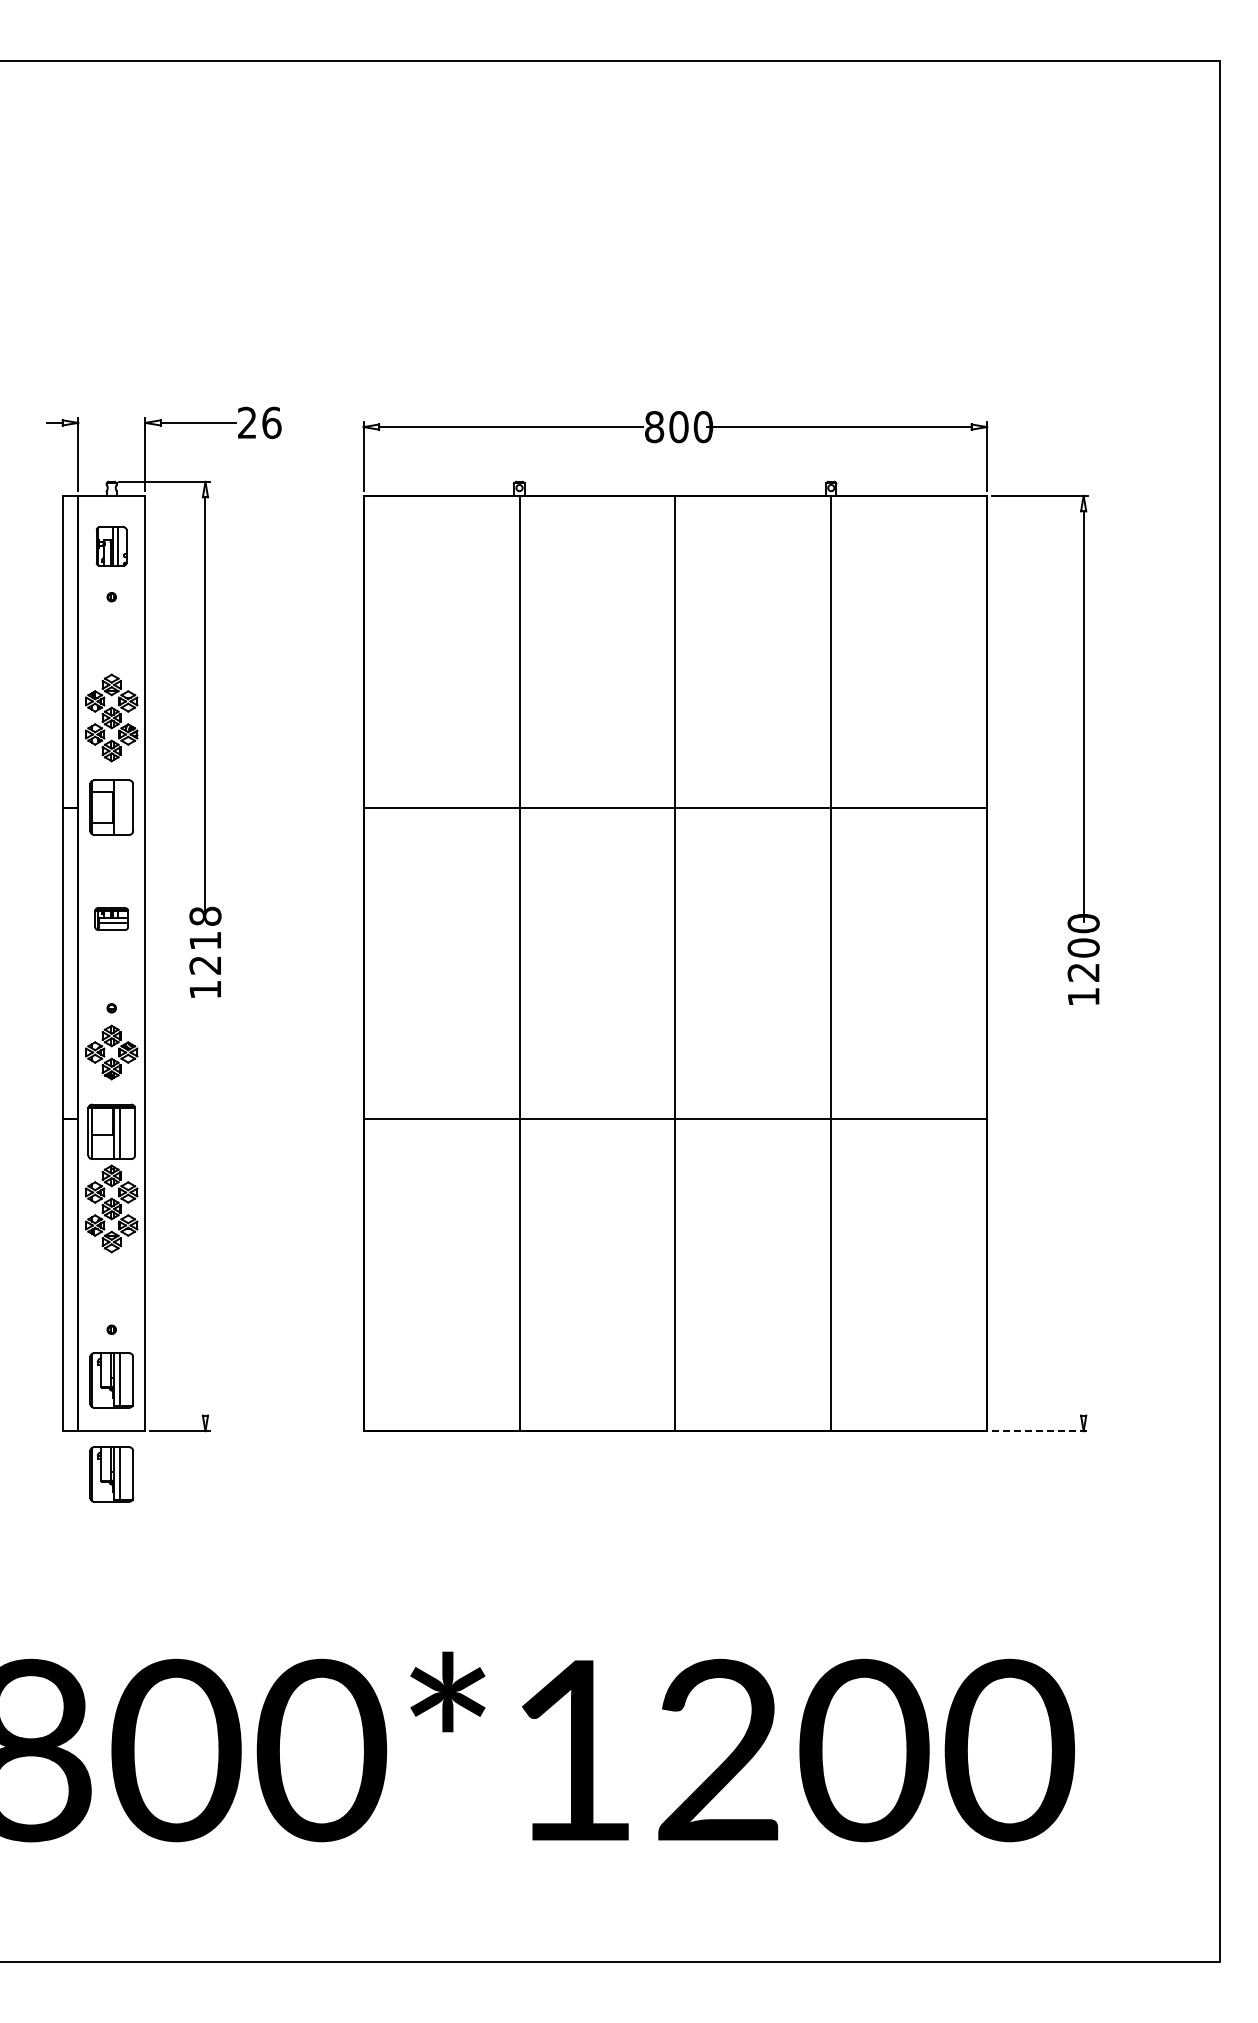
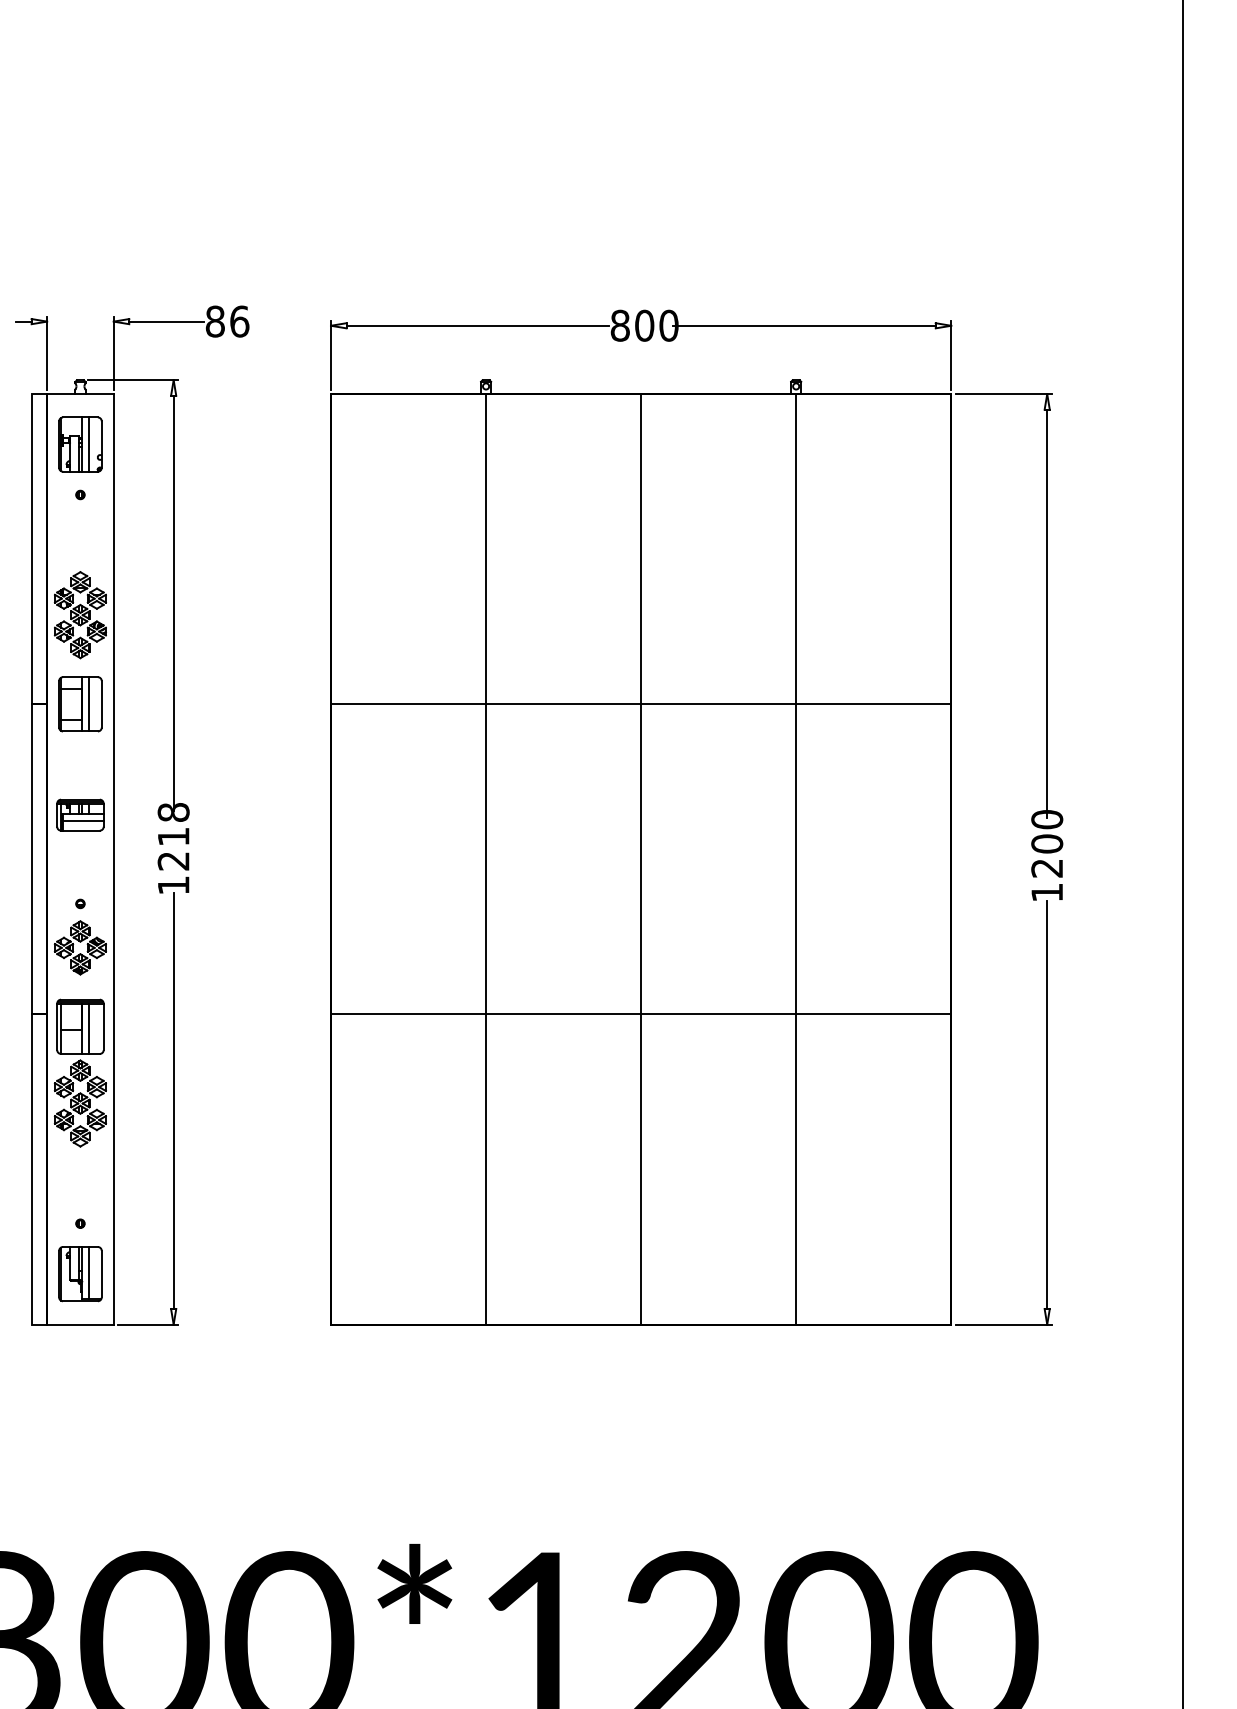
text: (246, 422) -> (214, 321), 26 -> 86
part: (111, 546) -> (80, 444), size x1.43
line: (120, 807) -> (89, 704), added
part: (111, 918) -> (80, 814), size x1.43
line: (205, 1206) -> (173, 1101), added
line: (1083, 1209) -> (1047, 1104), added
line: (1040, 1431) -> (1004, 1324), dashed -> solid
part: (111, 1474) -> (80, 1367), removed

